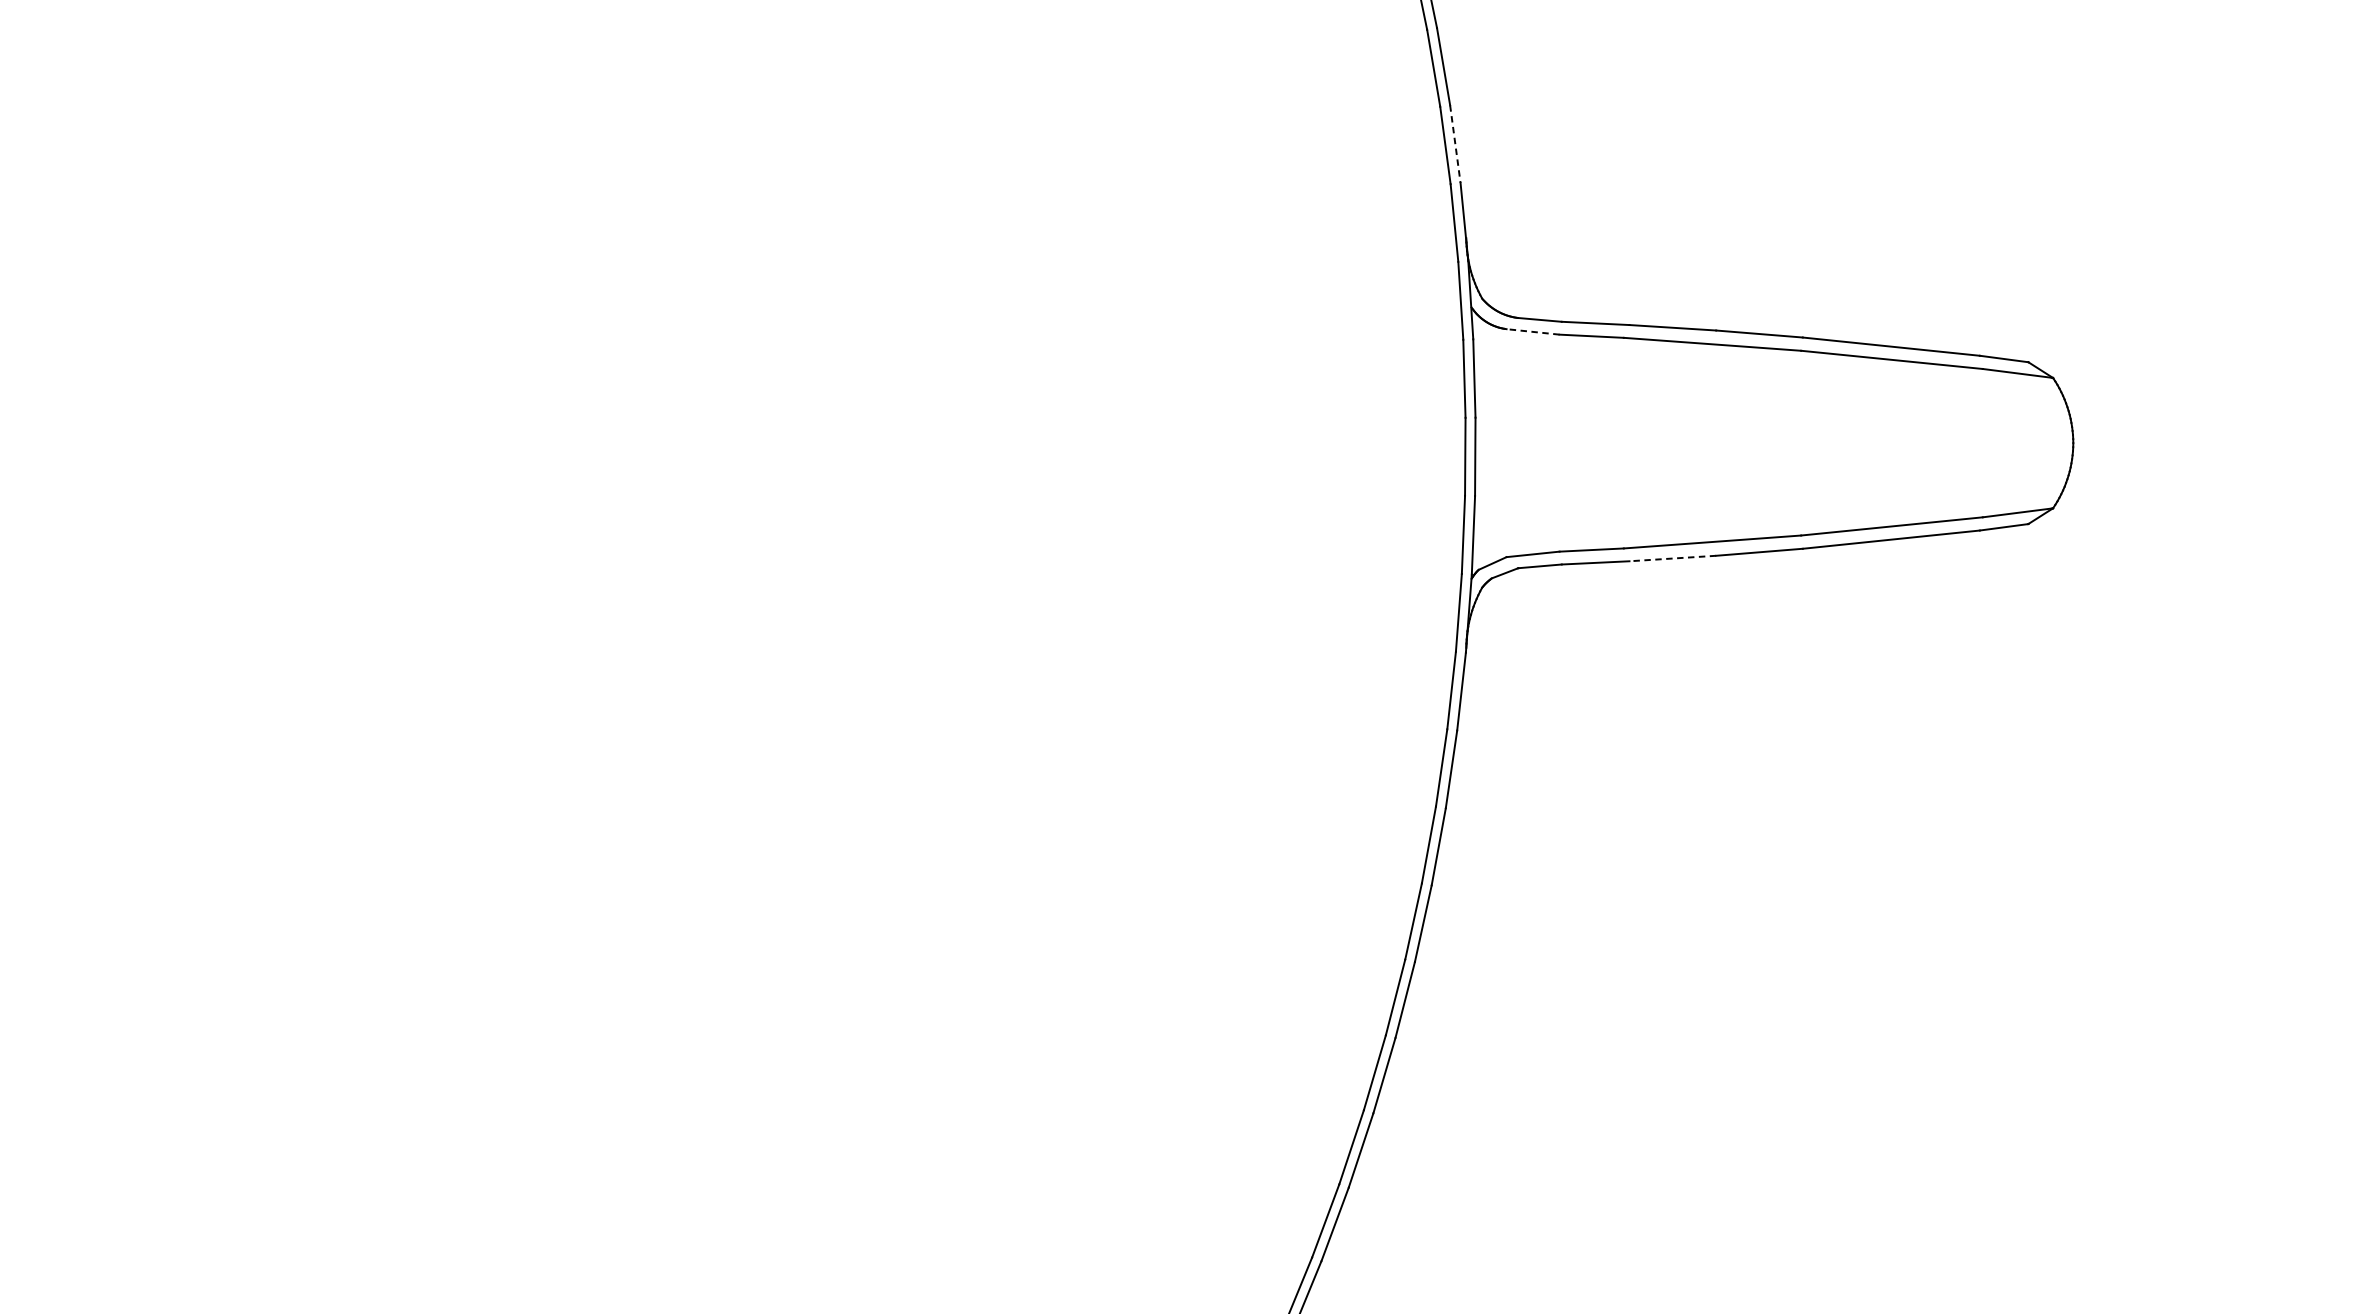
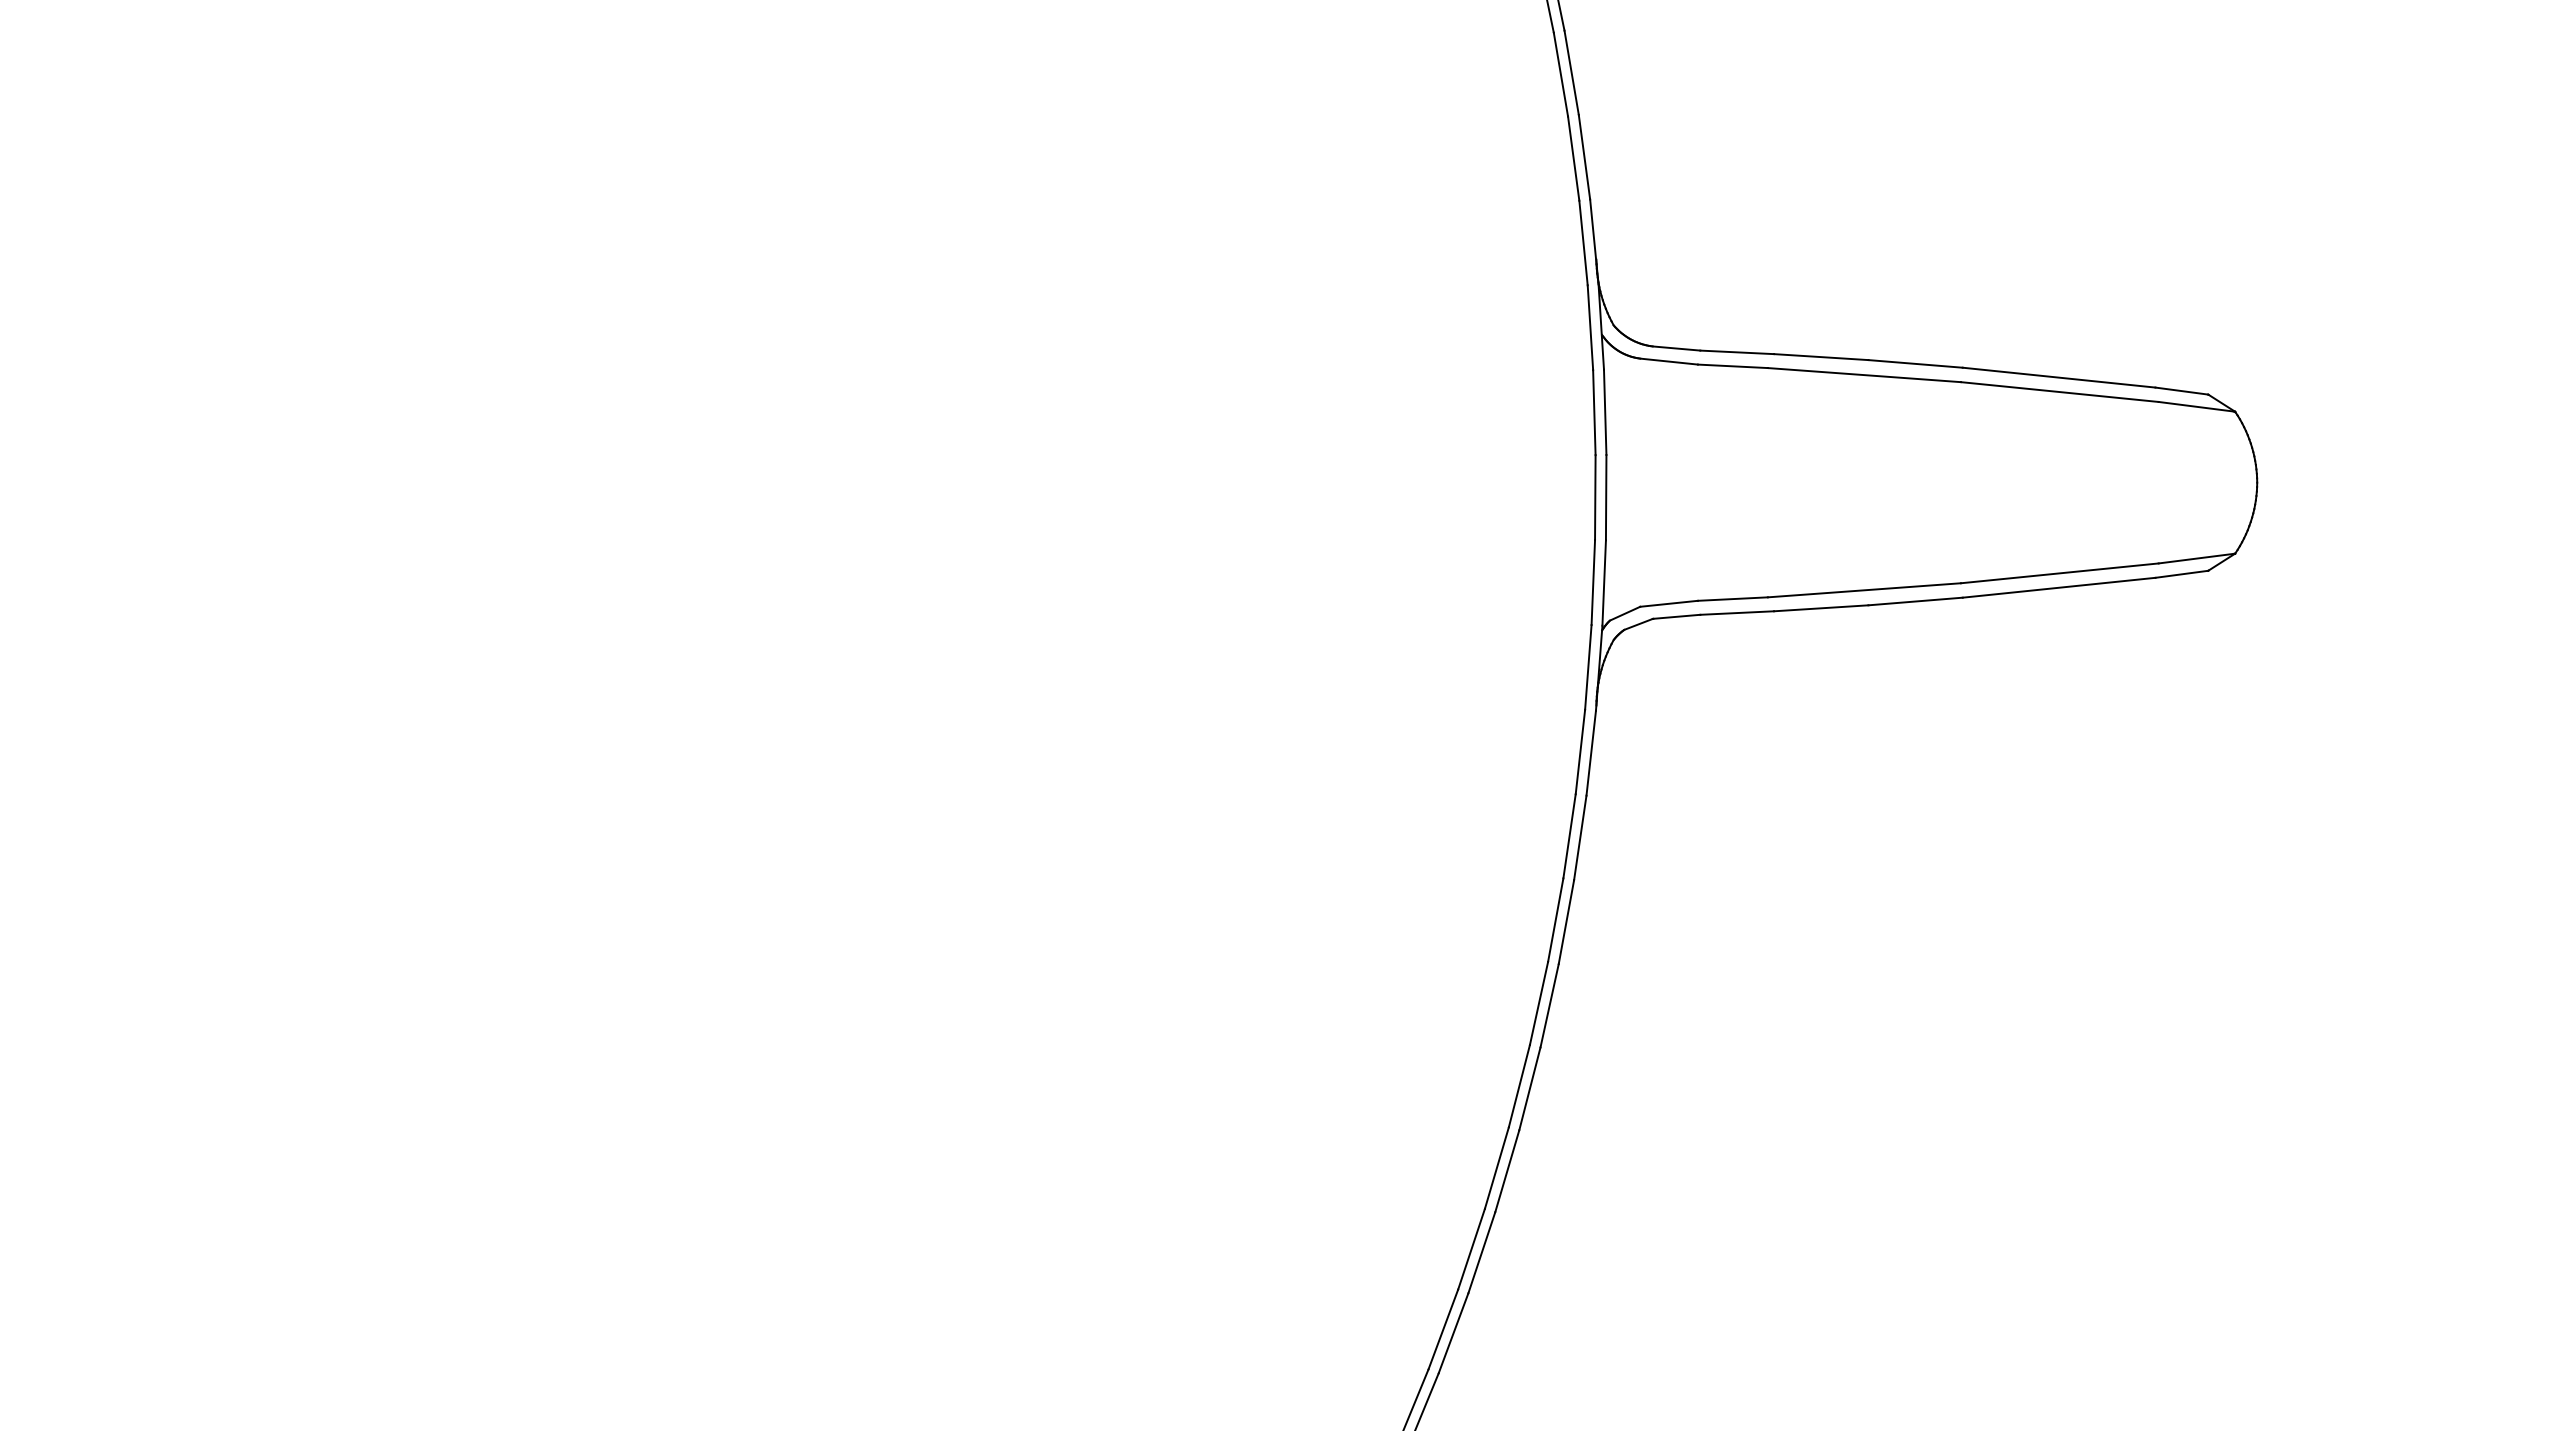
line: (1455, 144) -> (1584, 157), dashed -> solid
line: (1533, 331) -> (1669, 361), dashed -> solid
line: (1672, 558) -> (1820, 608), dashed -> solid

